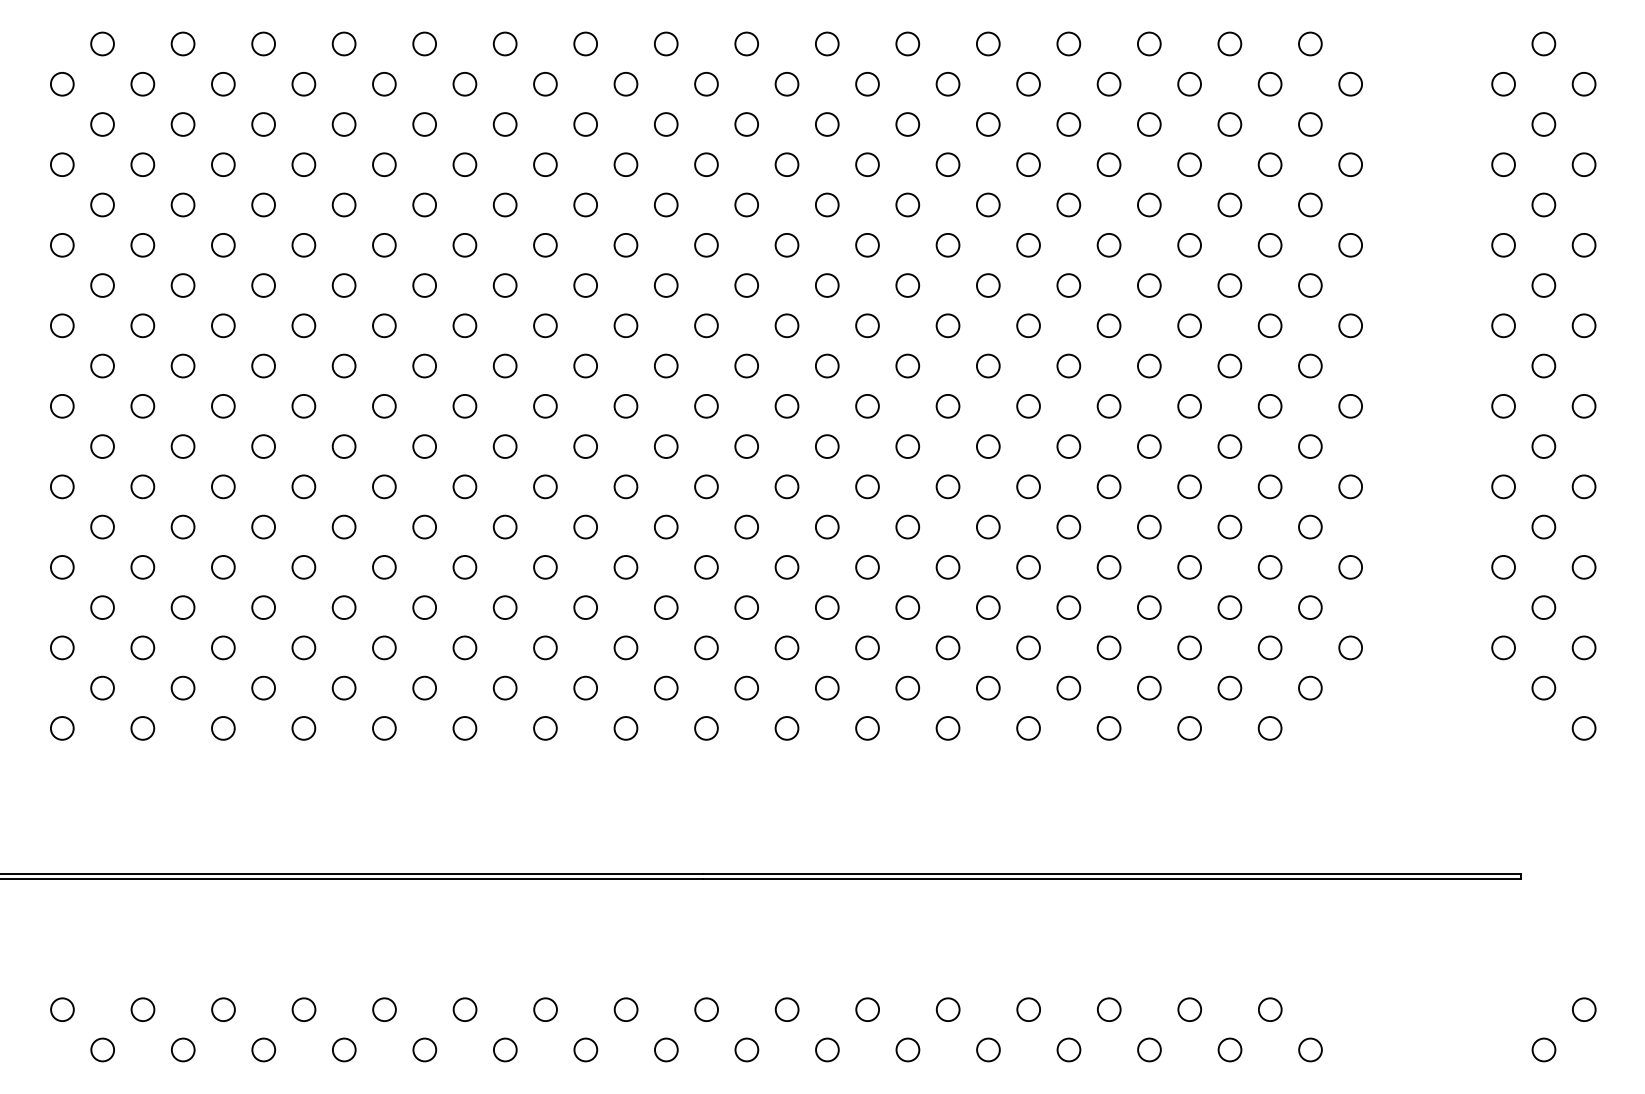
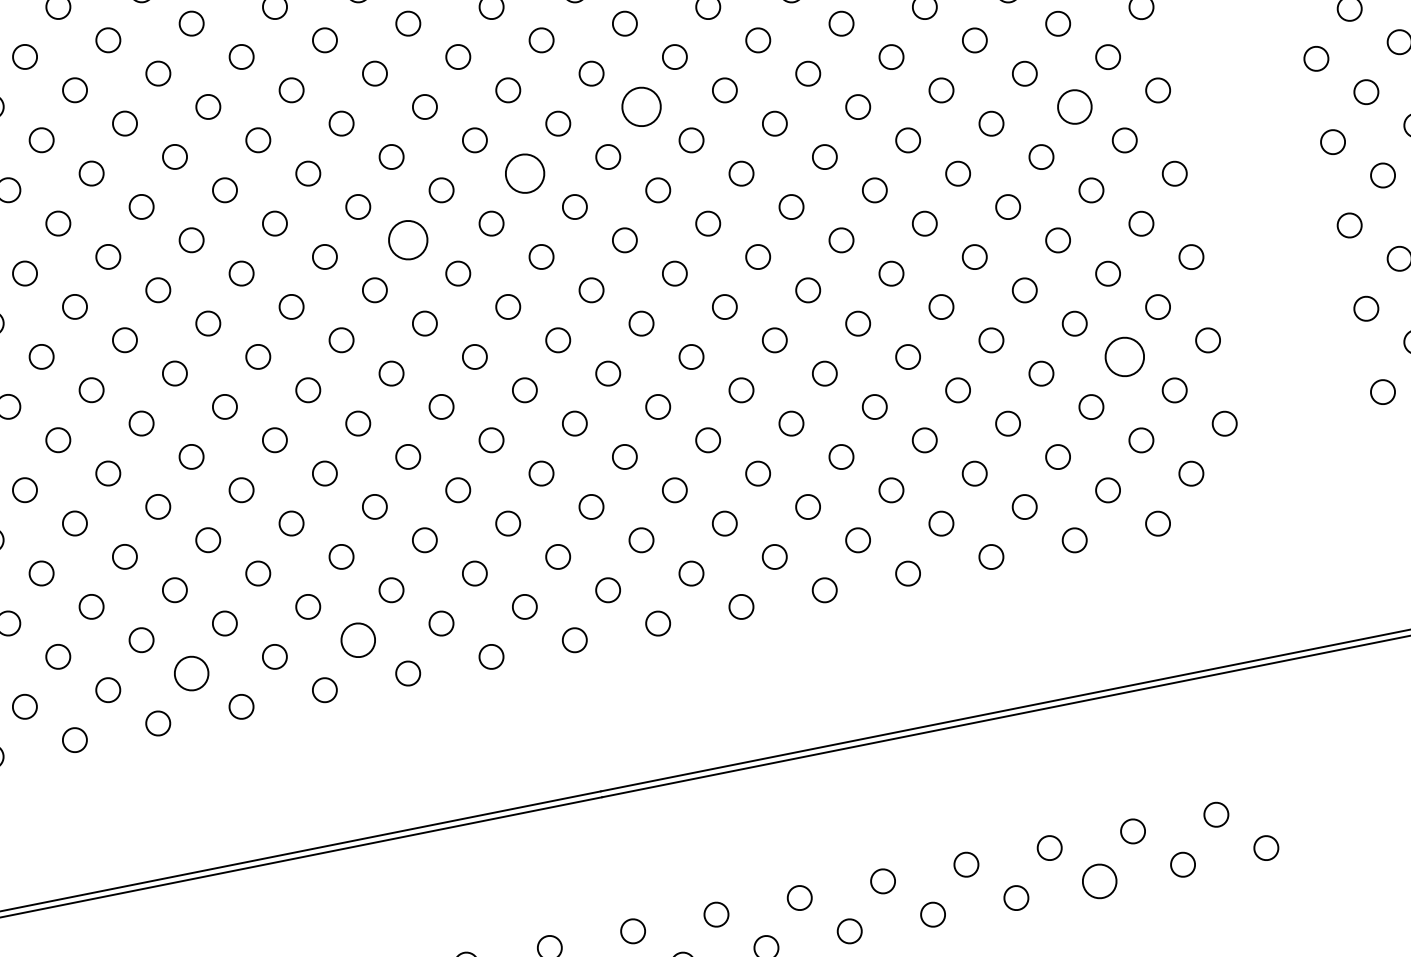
circle: (867, 245) -> (641, 107), size x1.6
circle: (746, 285) -> (524, 173), size x1.6
circle: (625, 325) -> (407, 240), size x1.6
circle: (1269, 325) -> (1074, 106), size x1.4
circle: (1269, 567) -> (1124, 357), size x1.6
circle: (343, 687) -> (190, 672), size x1.4
circle: (504, 687) -> (357, 639), size x1.4
circle: (1149, 1049) -> (1099, 880), size x1.4

